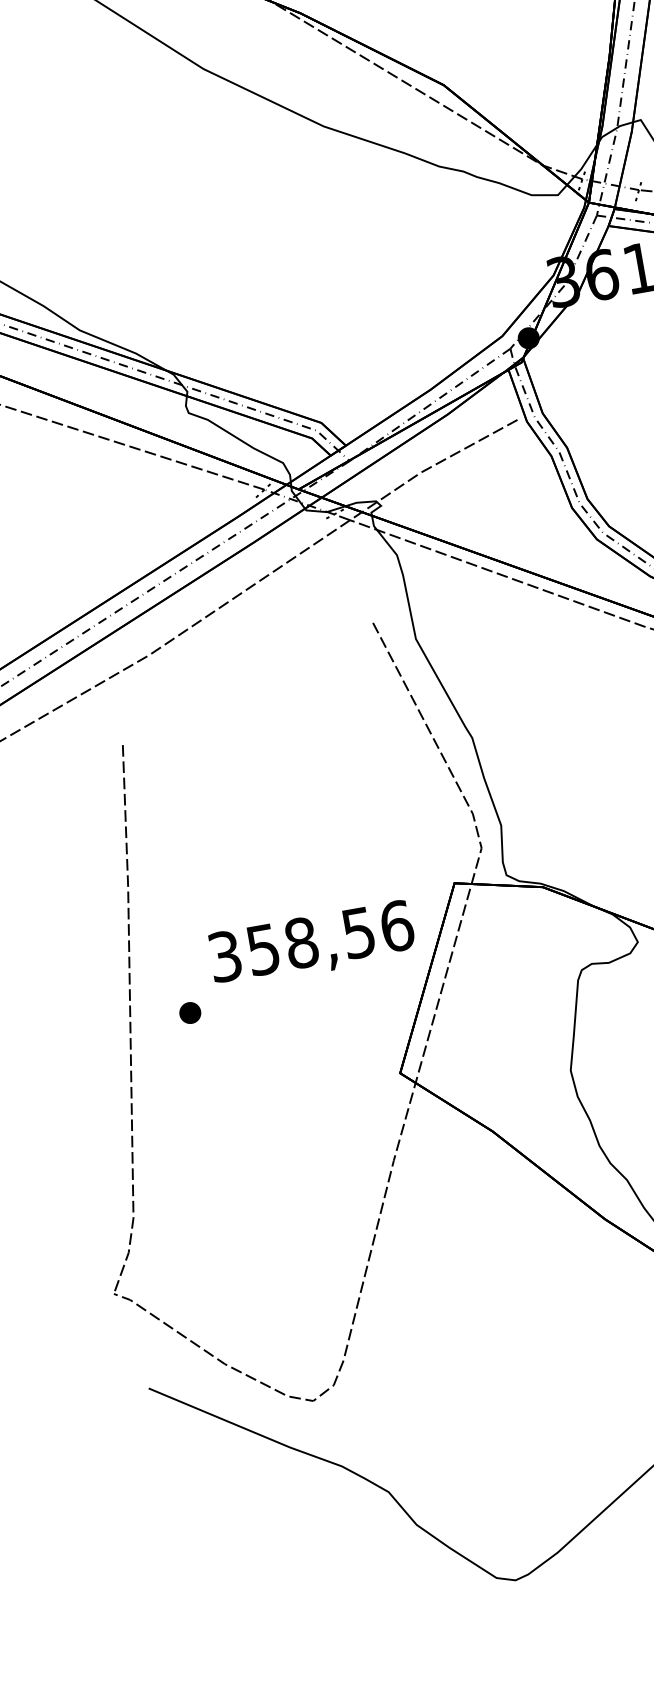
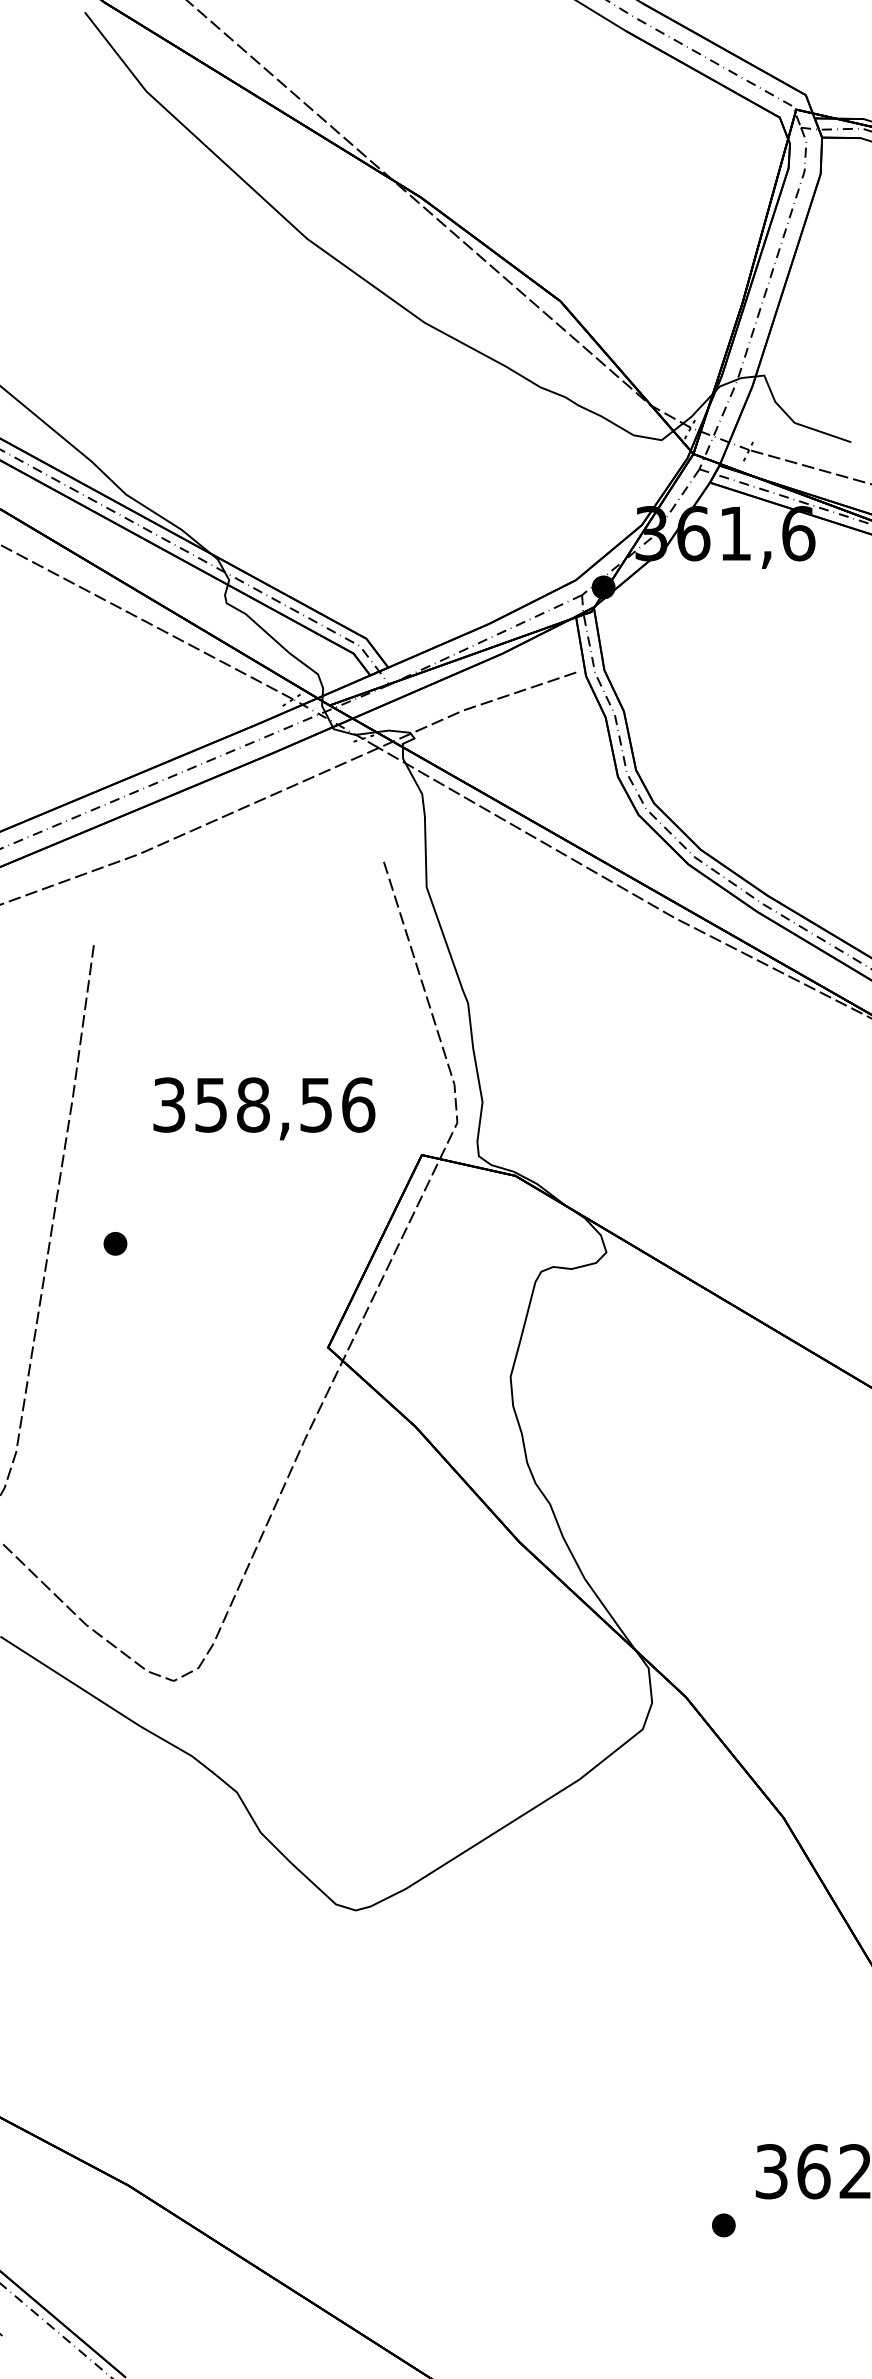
text: (312, 944) -> (264, 1108), moved

